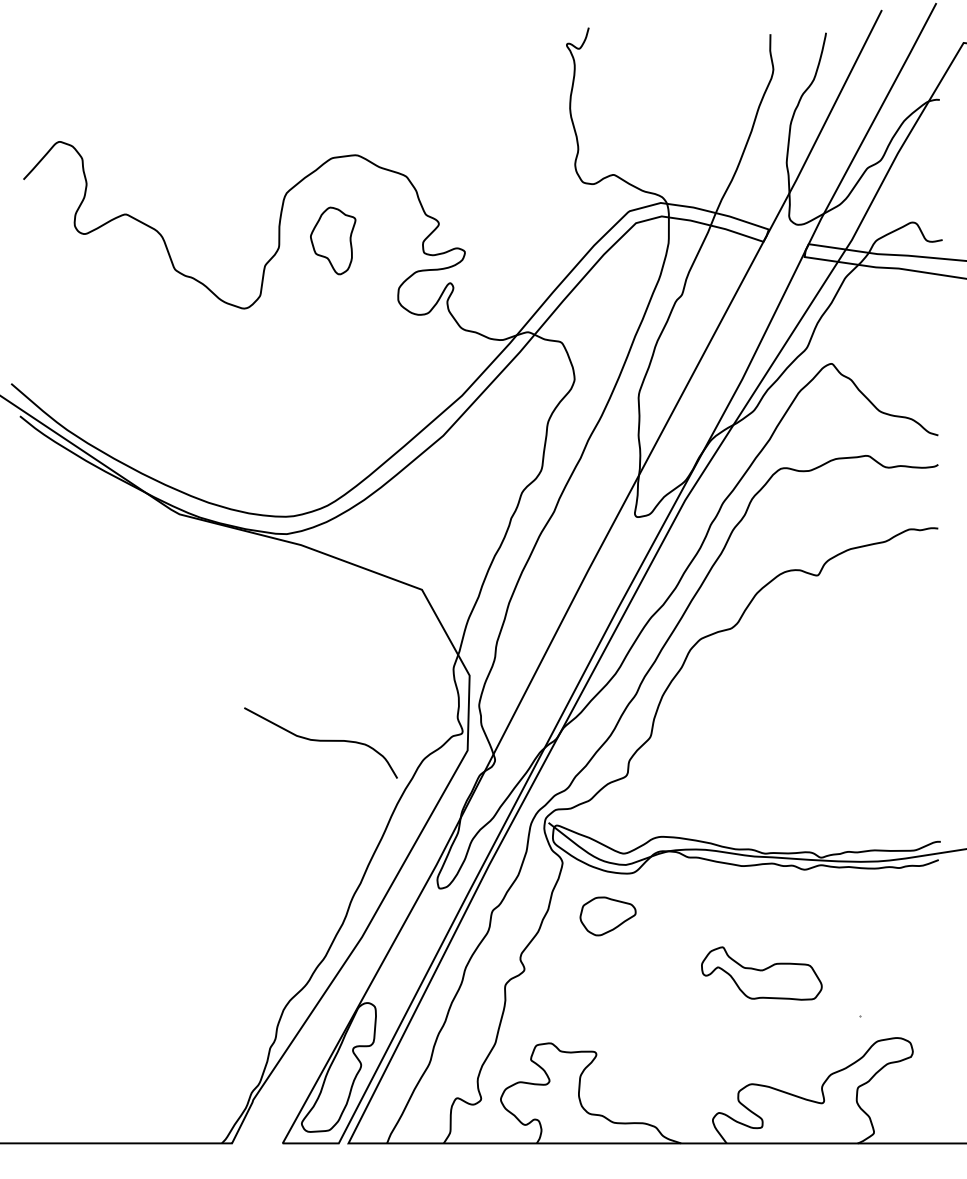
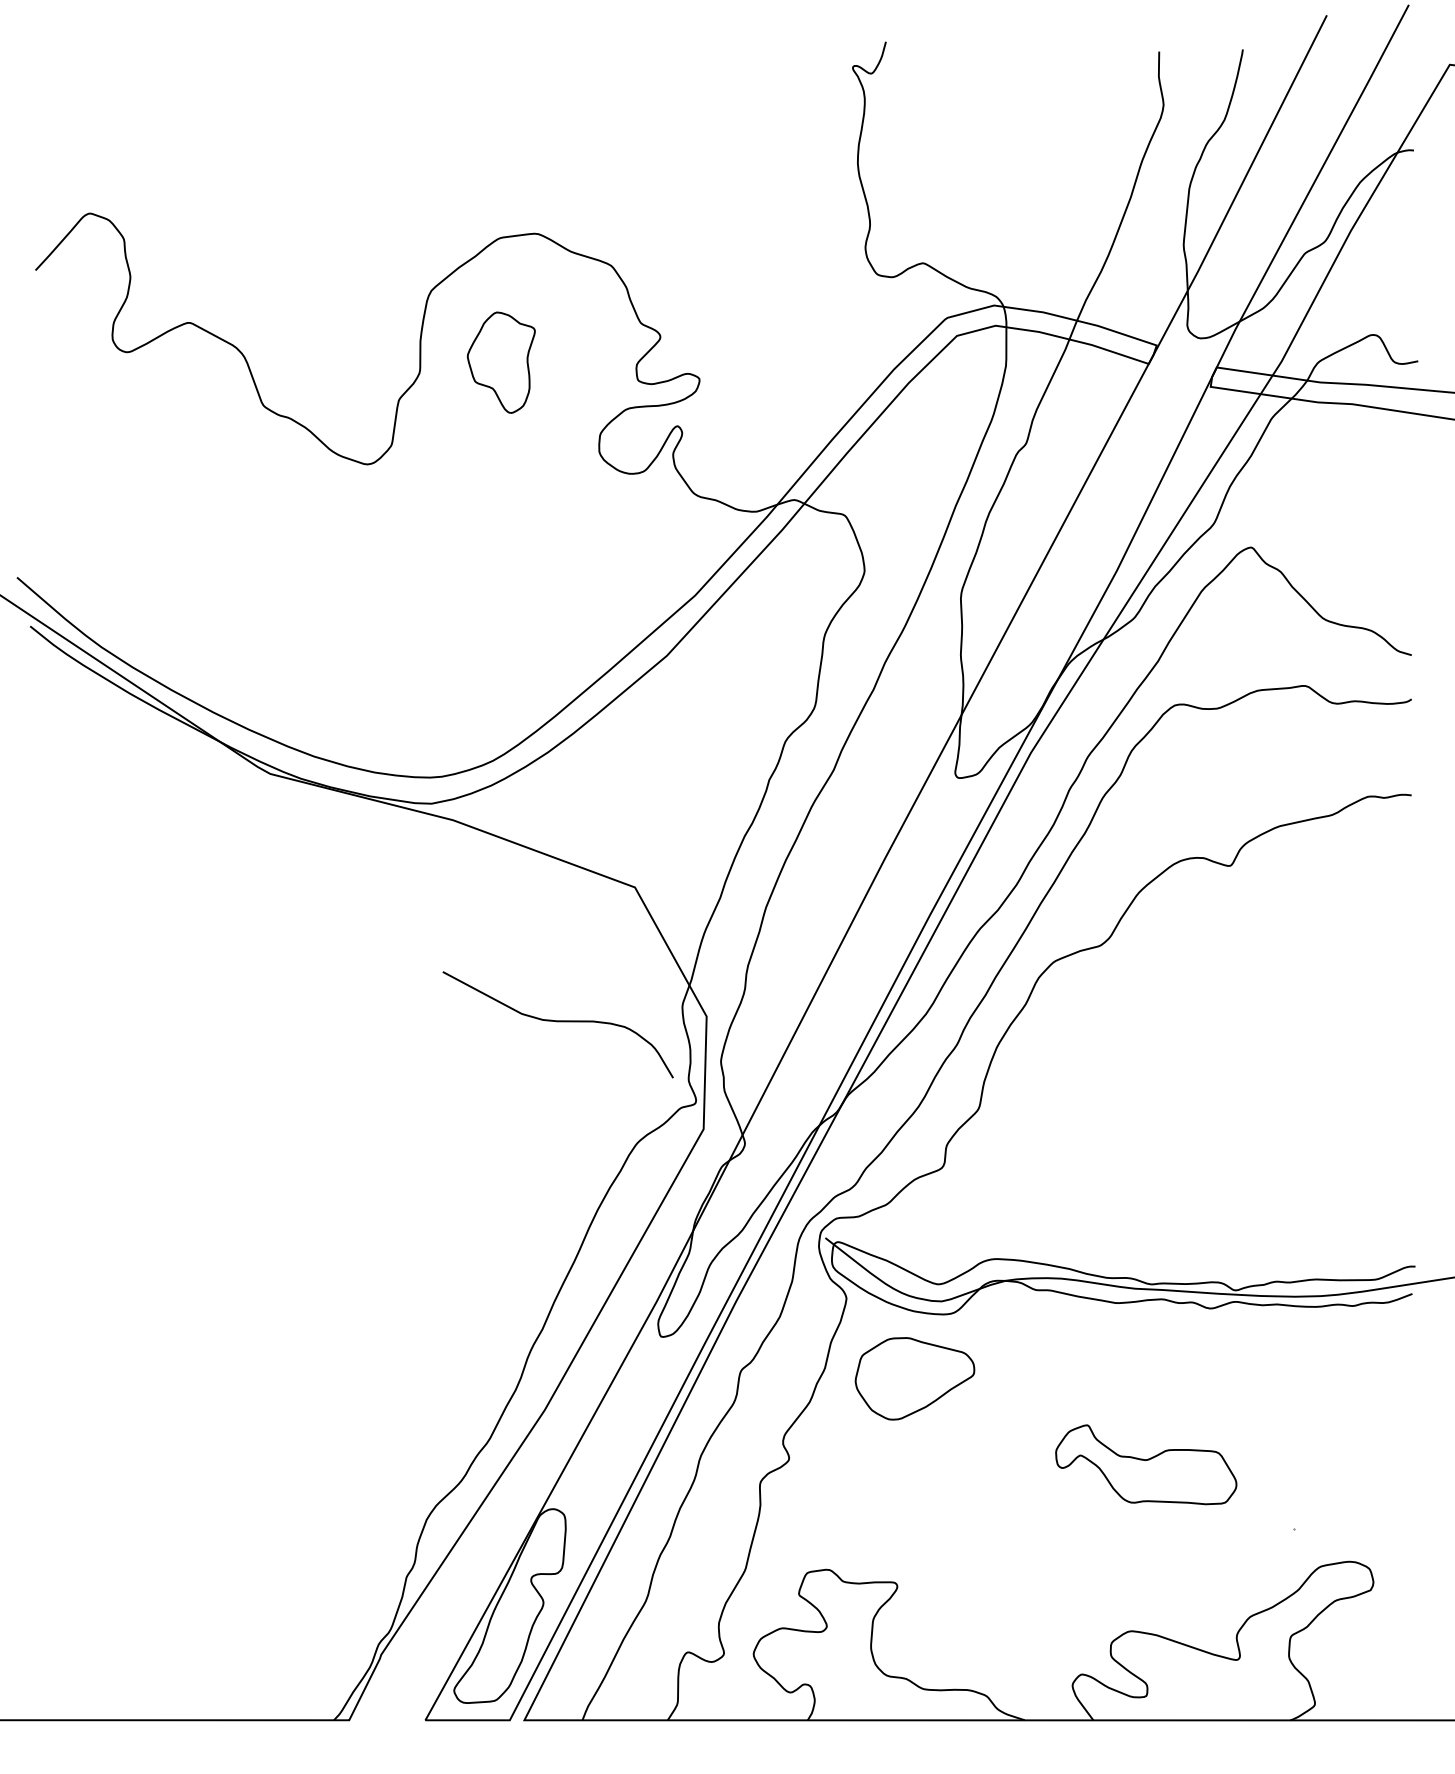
curve: (320, 741) -> (557, 1022), moved
part: (607, 916) -> (914, 1378), size x1.43

